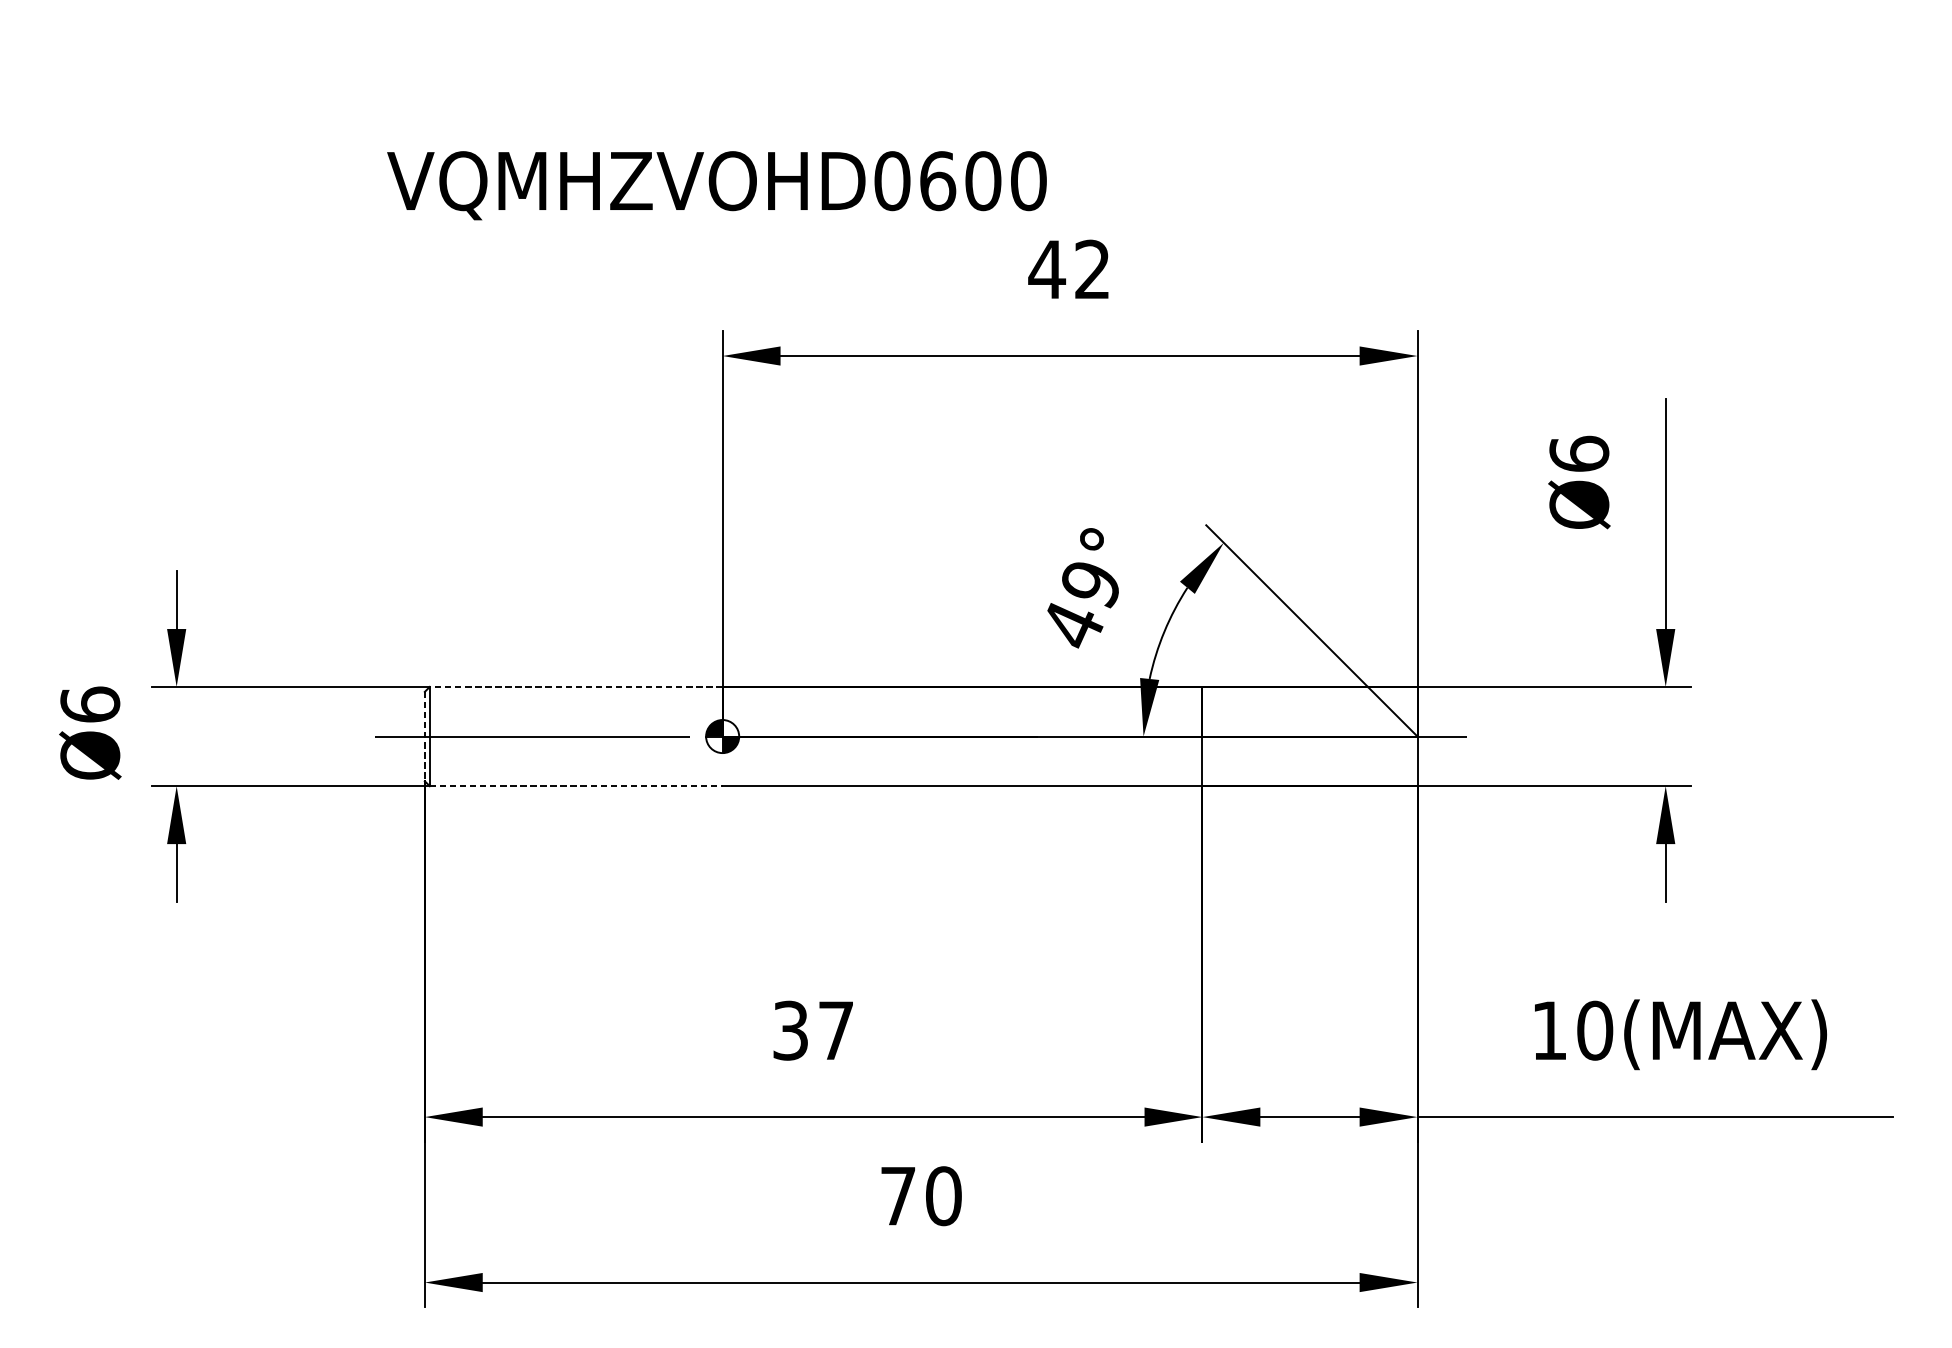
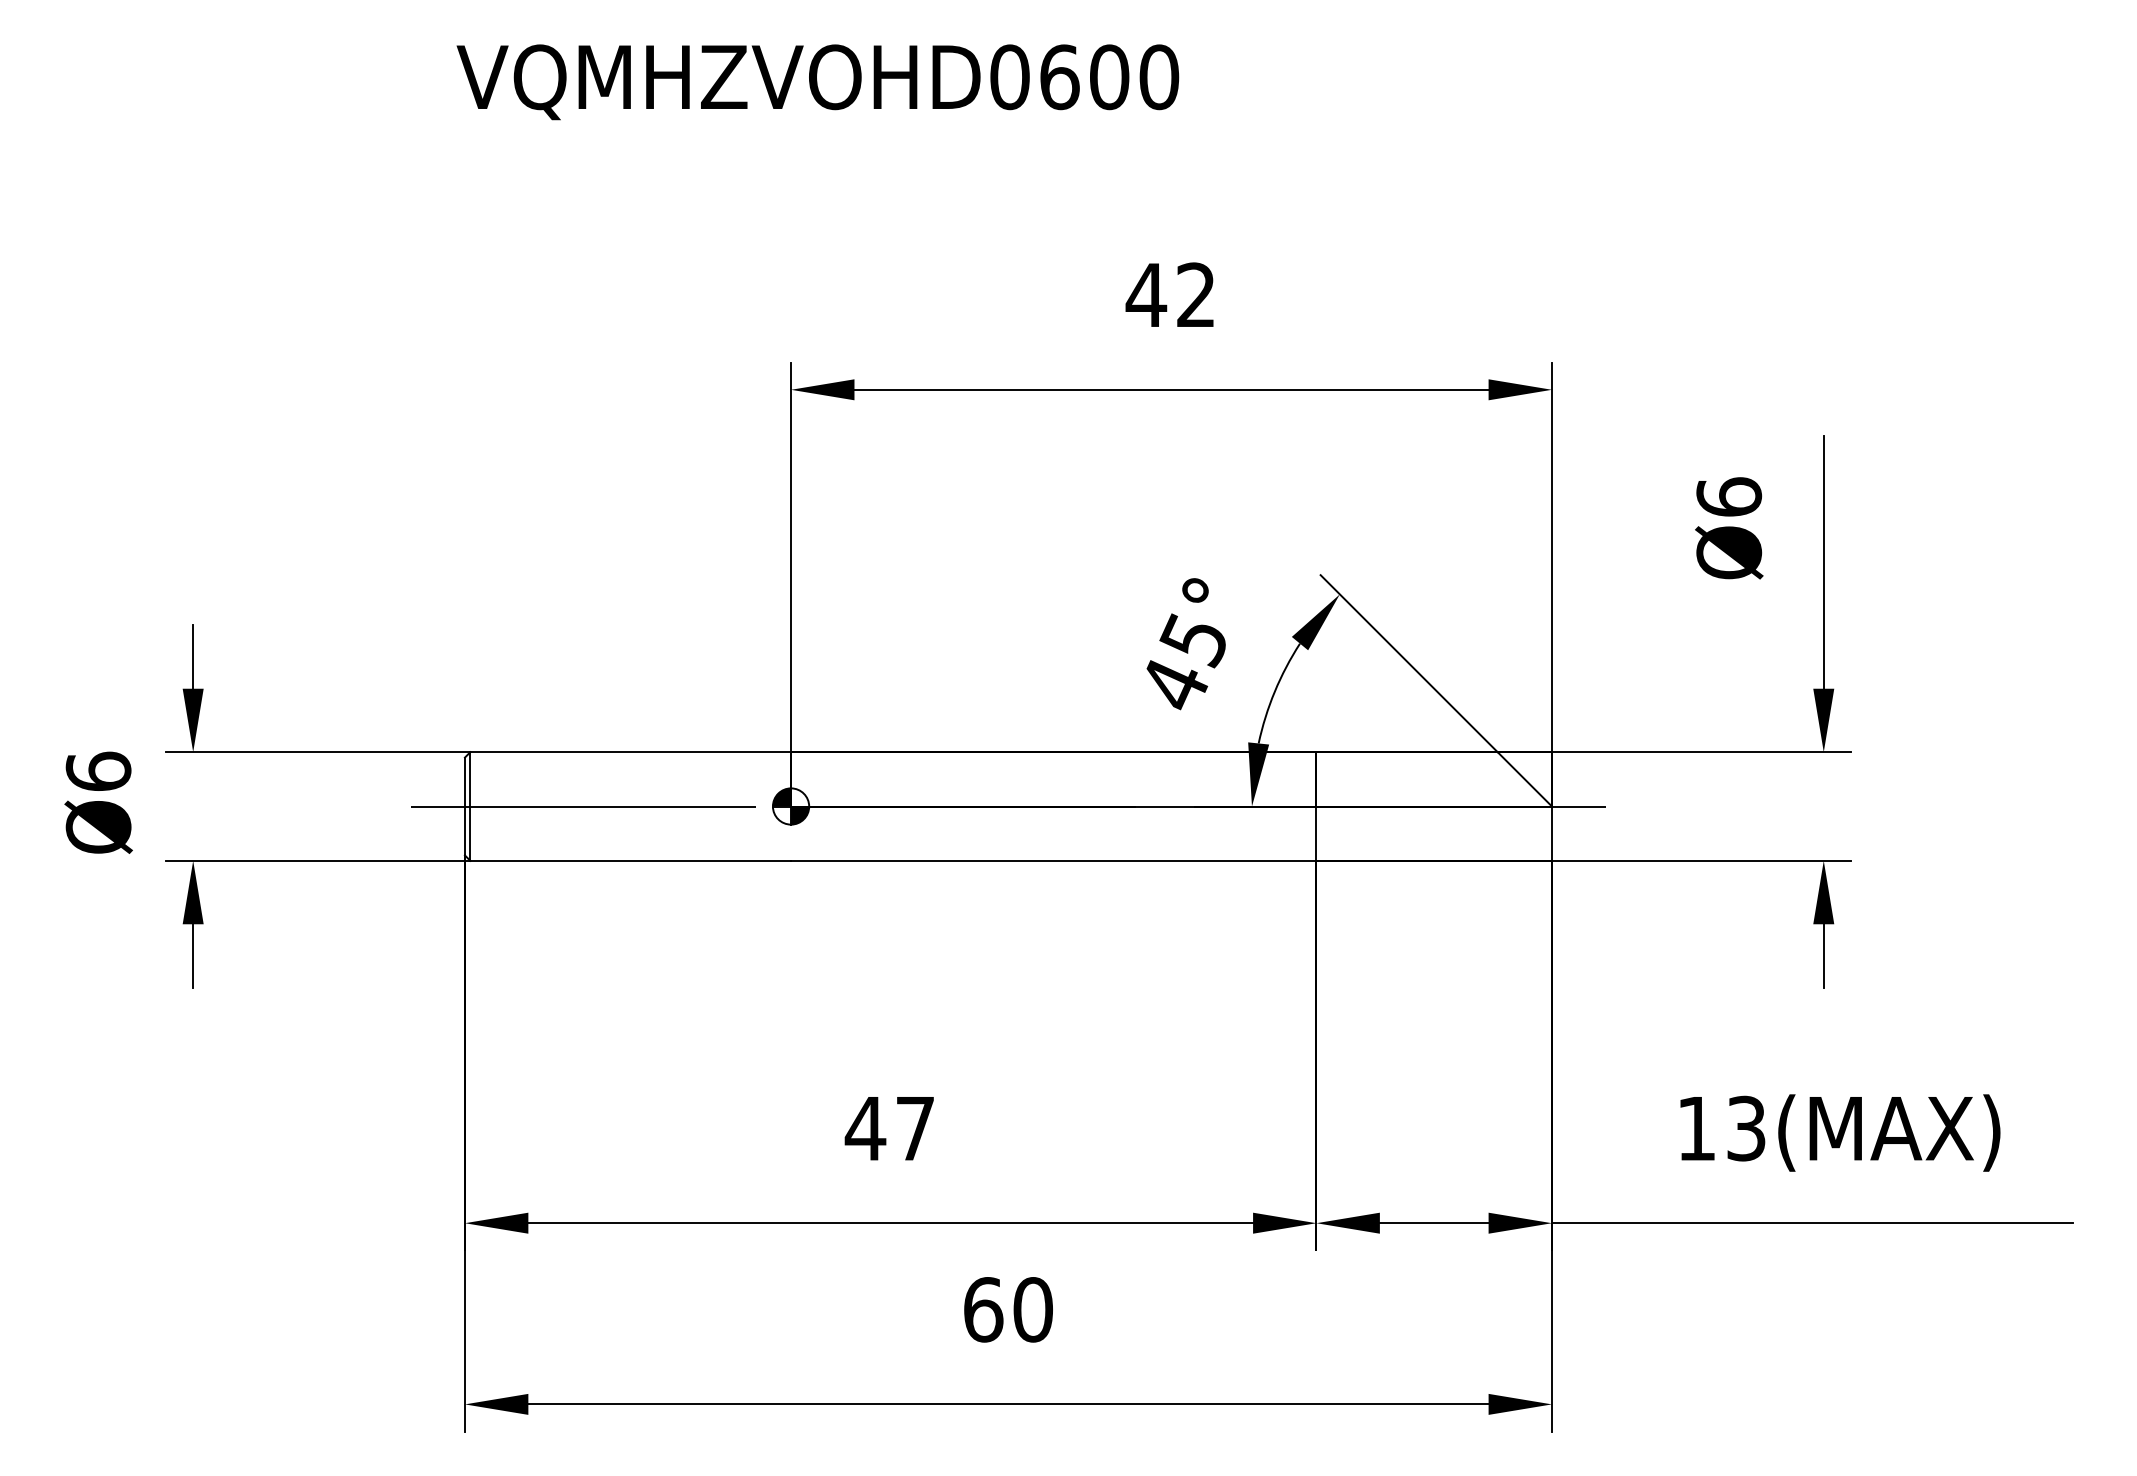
text: (716, 185) -> (817, 82), moved
text: (1089, 584) -> (1192, 640), 49° -> 45°
line: (576, 687) -> (630, 752), dashed -> solid
line: (424, 736) -> (464, 806), dashed -> solid
line: (576, 785) -> (631, 860), dashed -> solid
text: (790, 1030) -> (865, 1128), 37 -> 47
text: (1595, 1030) -> (1746, 1128), 10(MAX) -> 13(MAX)
text: (898, 1195) -> (983, 1309), 70 -> 60

